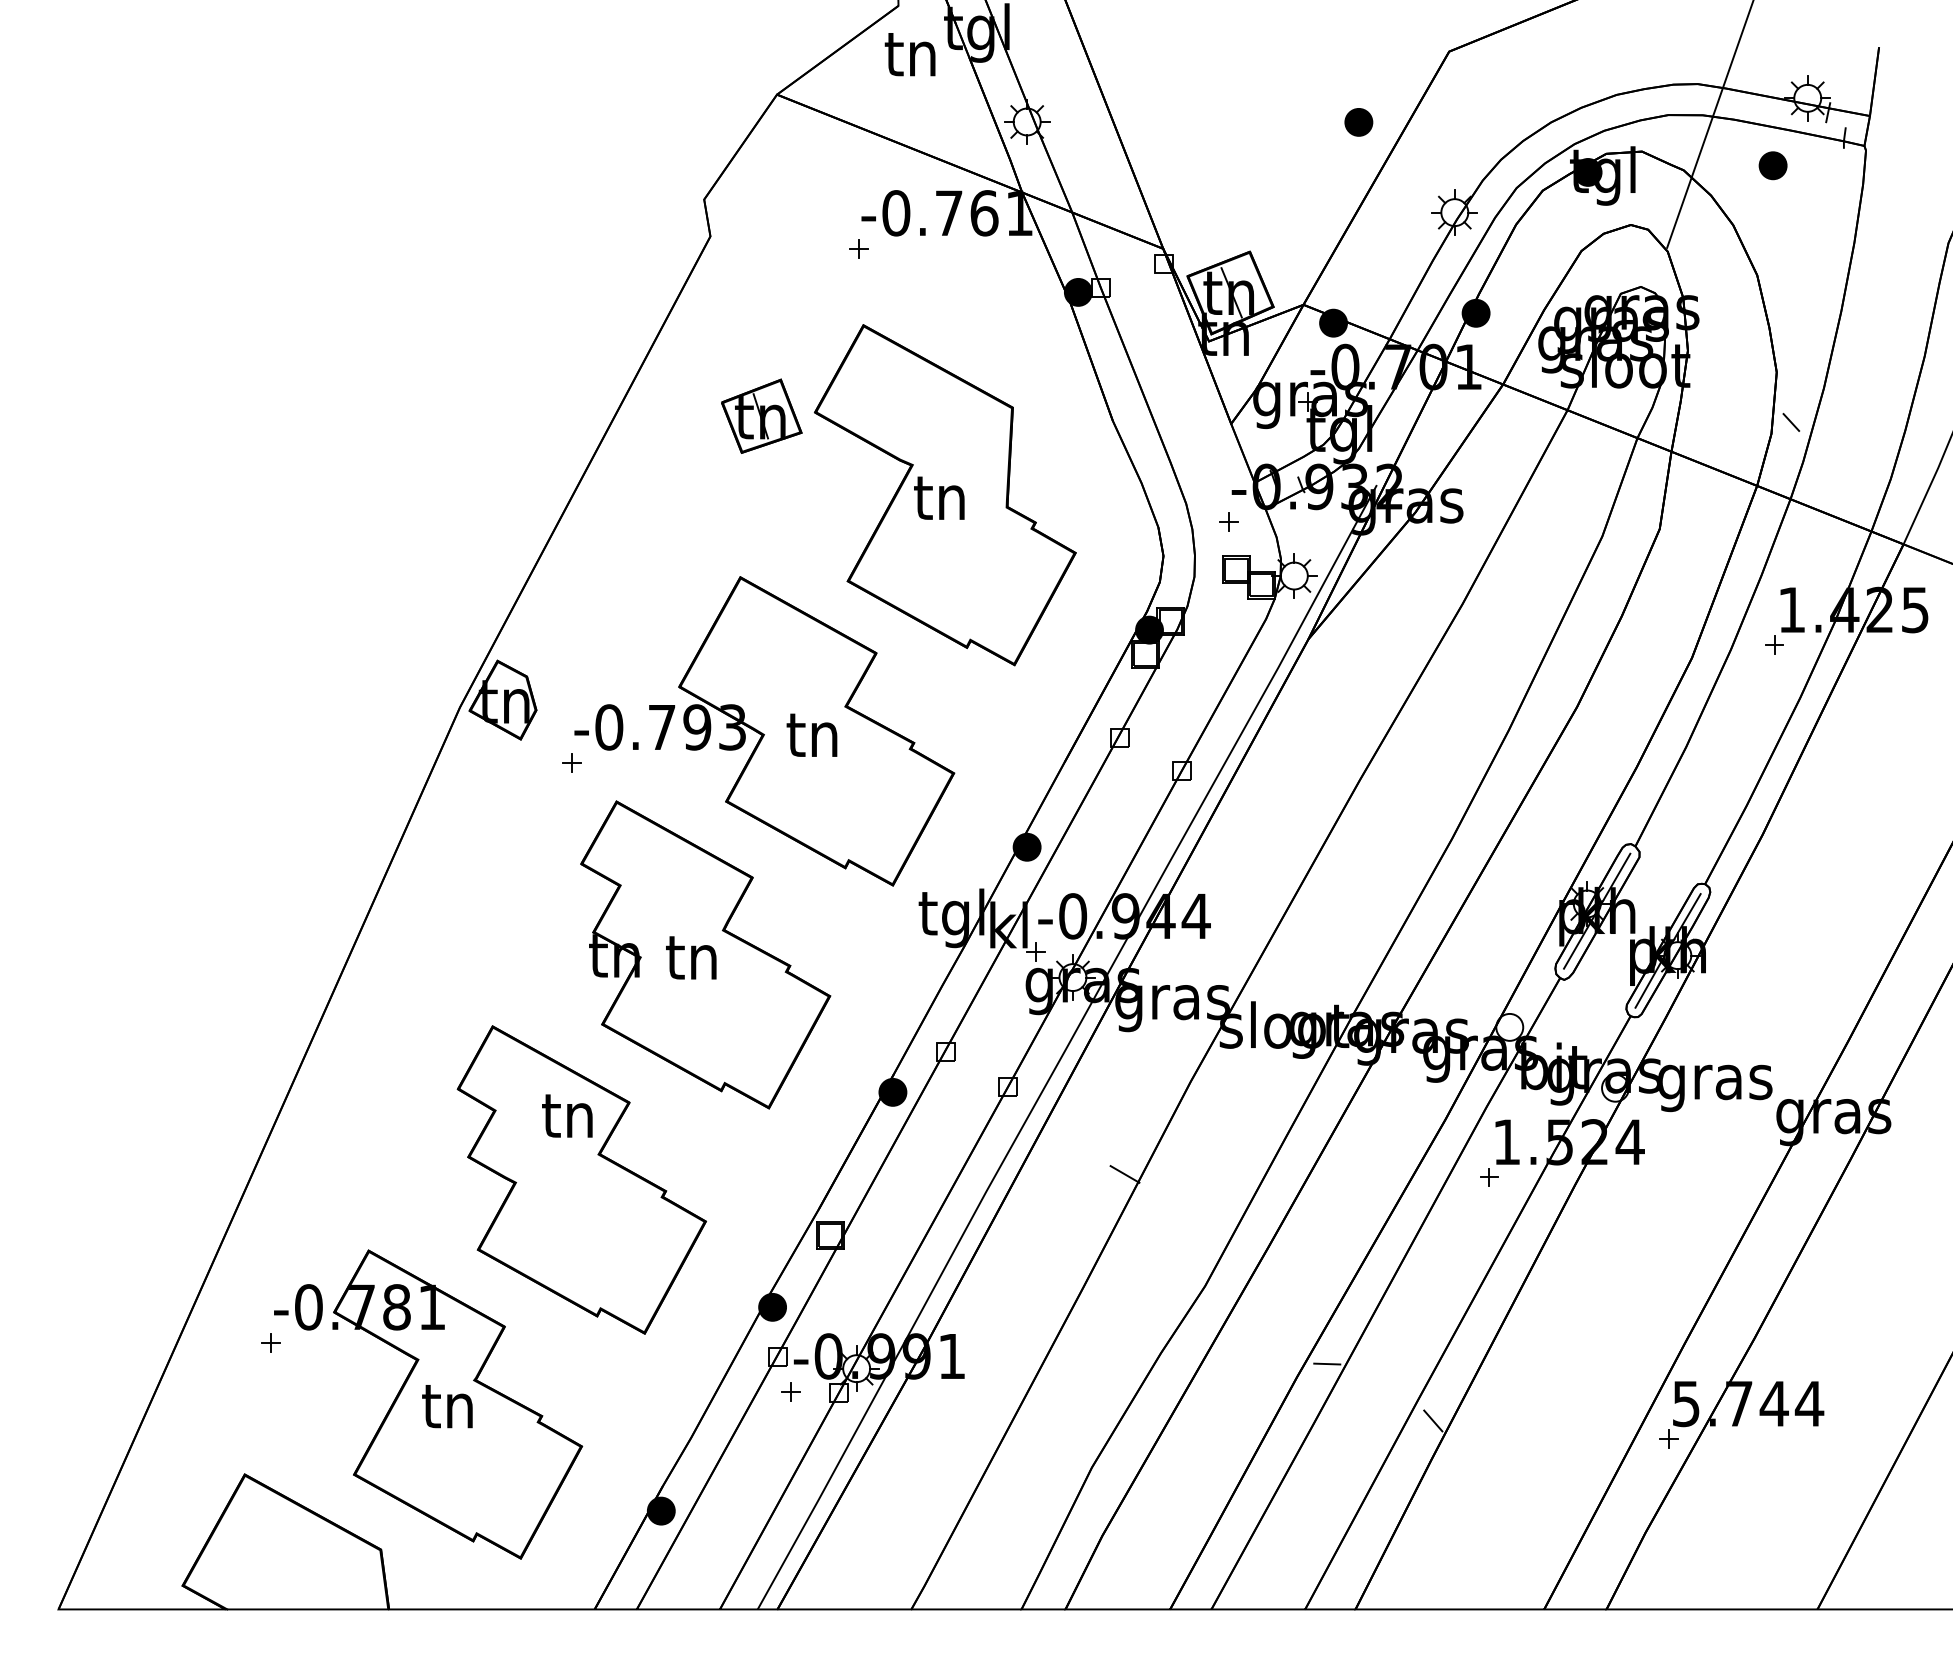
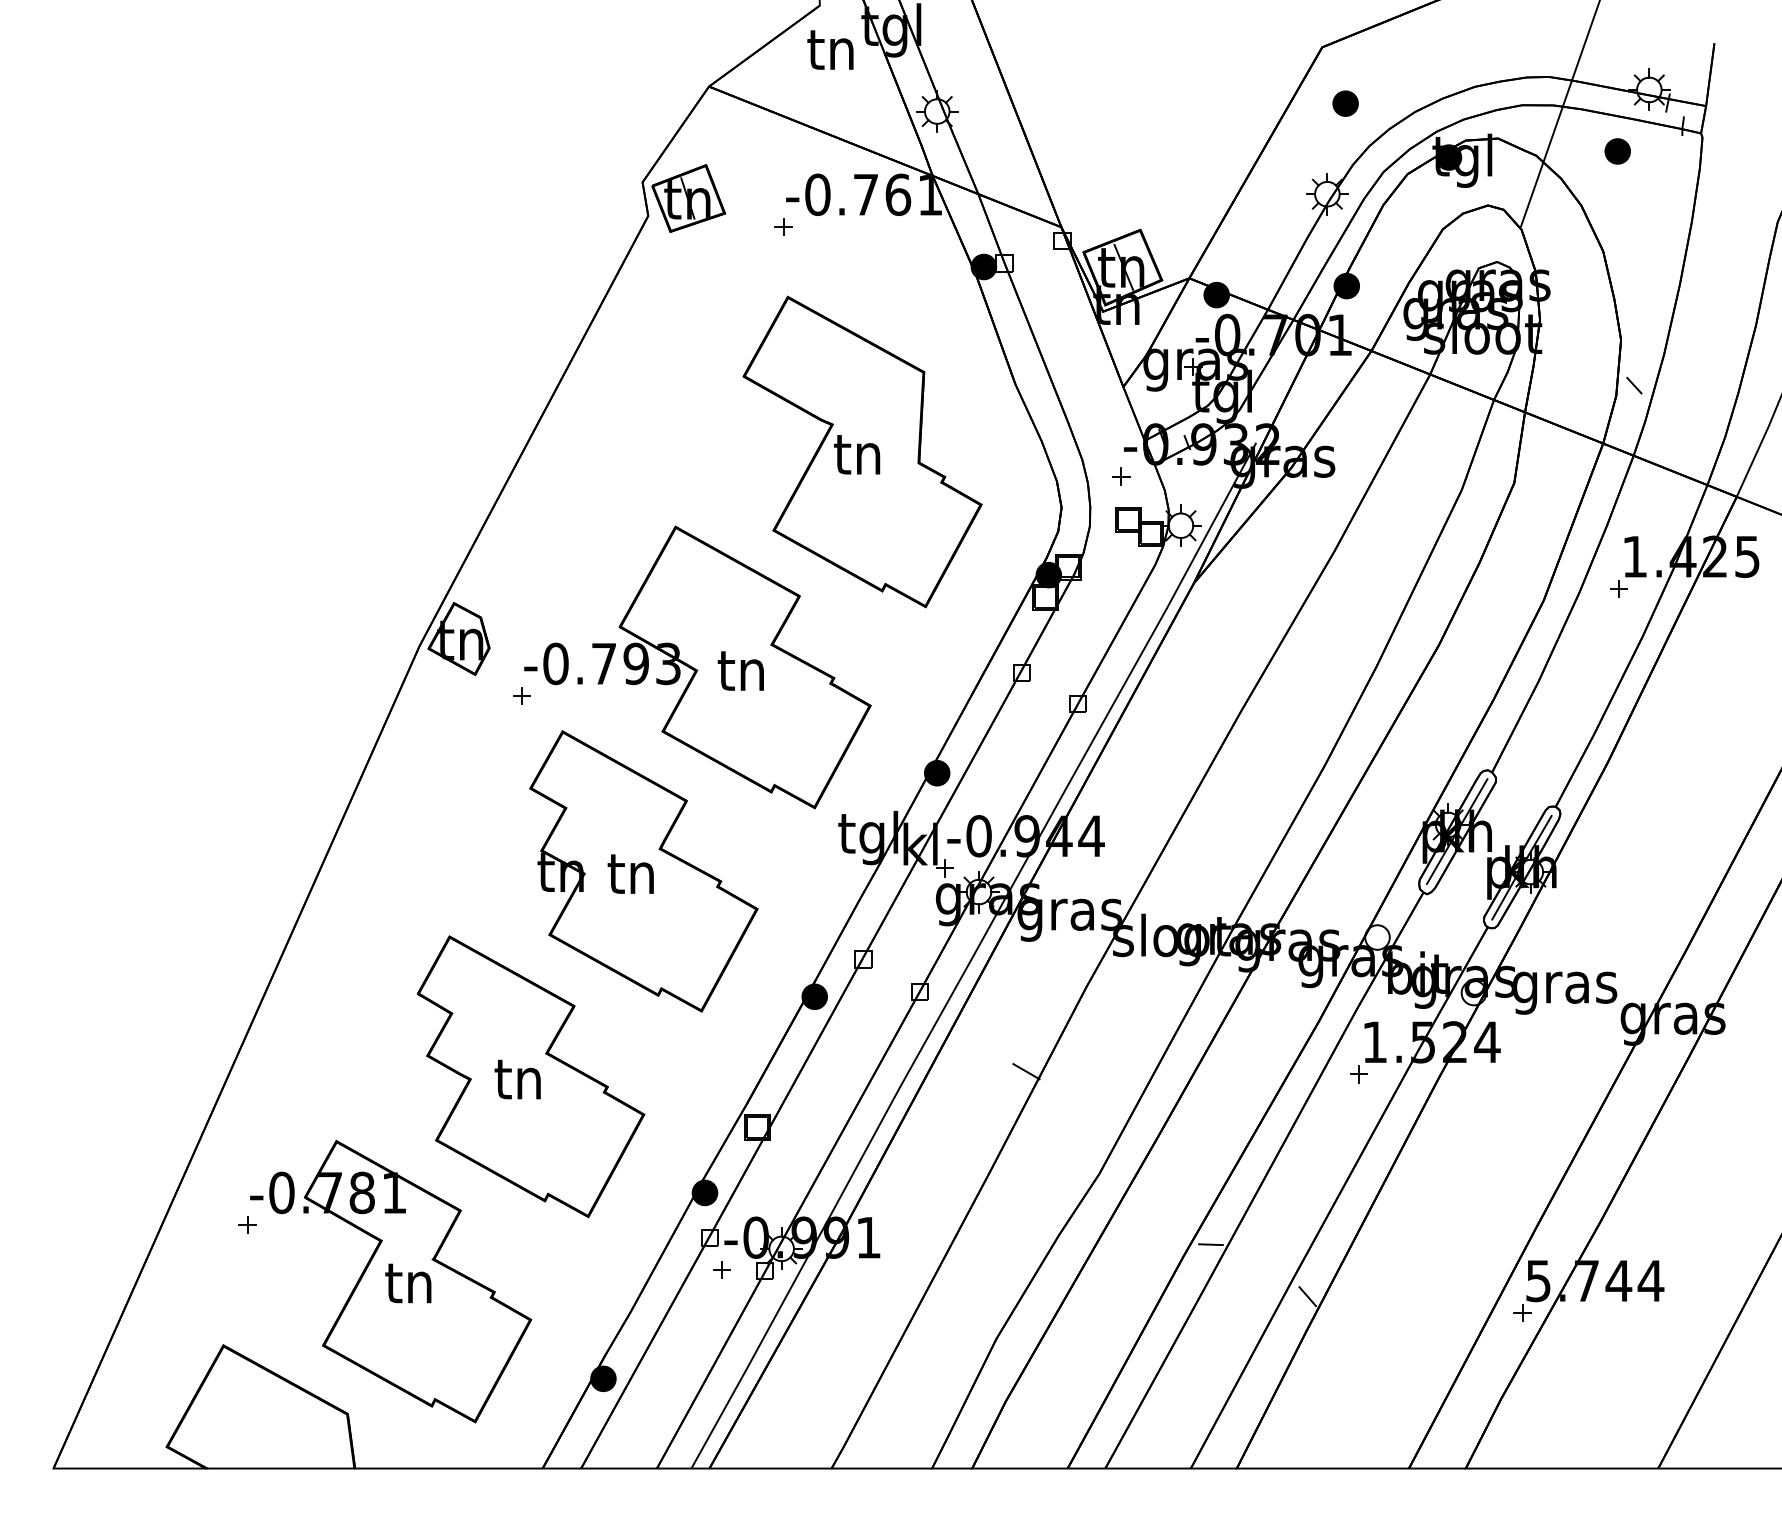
part: (1358, 122) -> (1345, 103), moved
part: (761, 415) -> (688, 197), moved
text: (567, 1115) -> (517, 1079), moved

